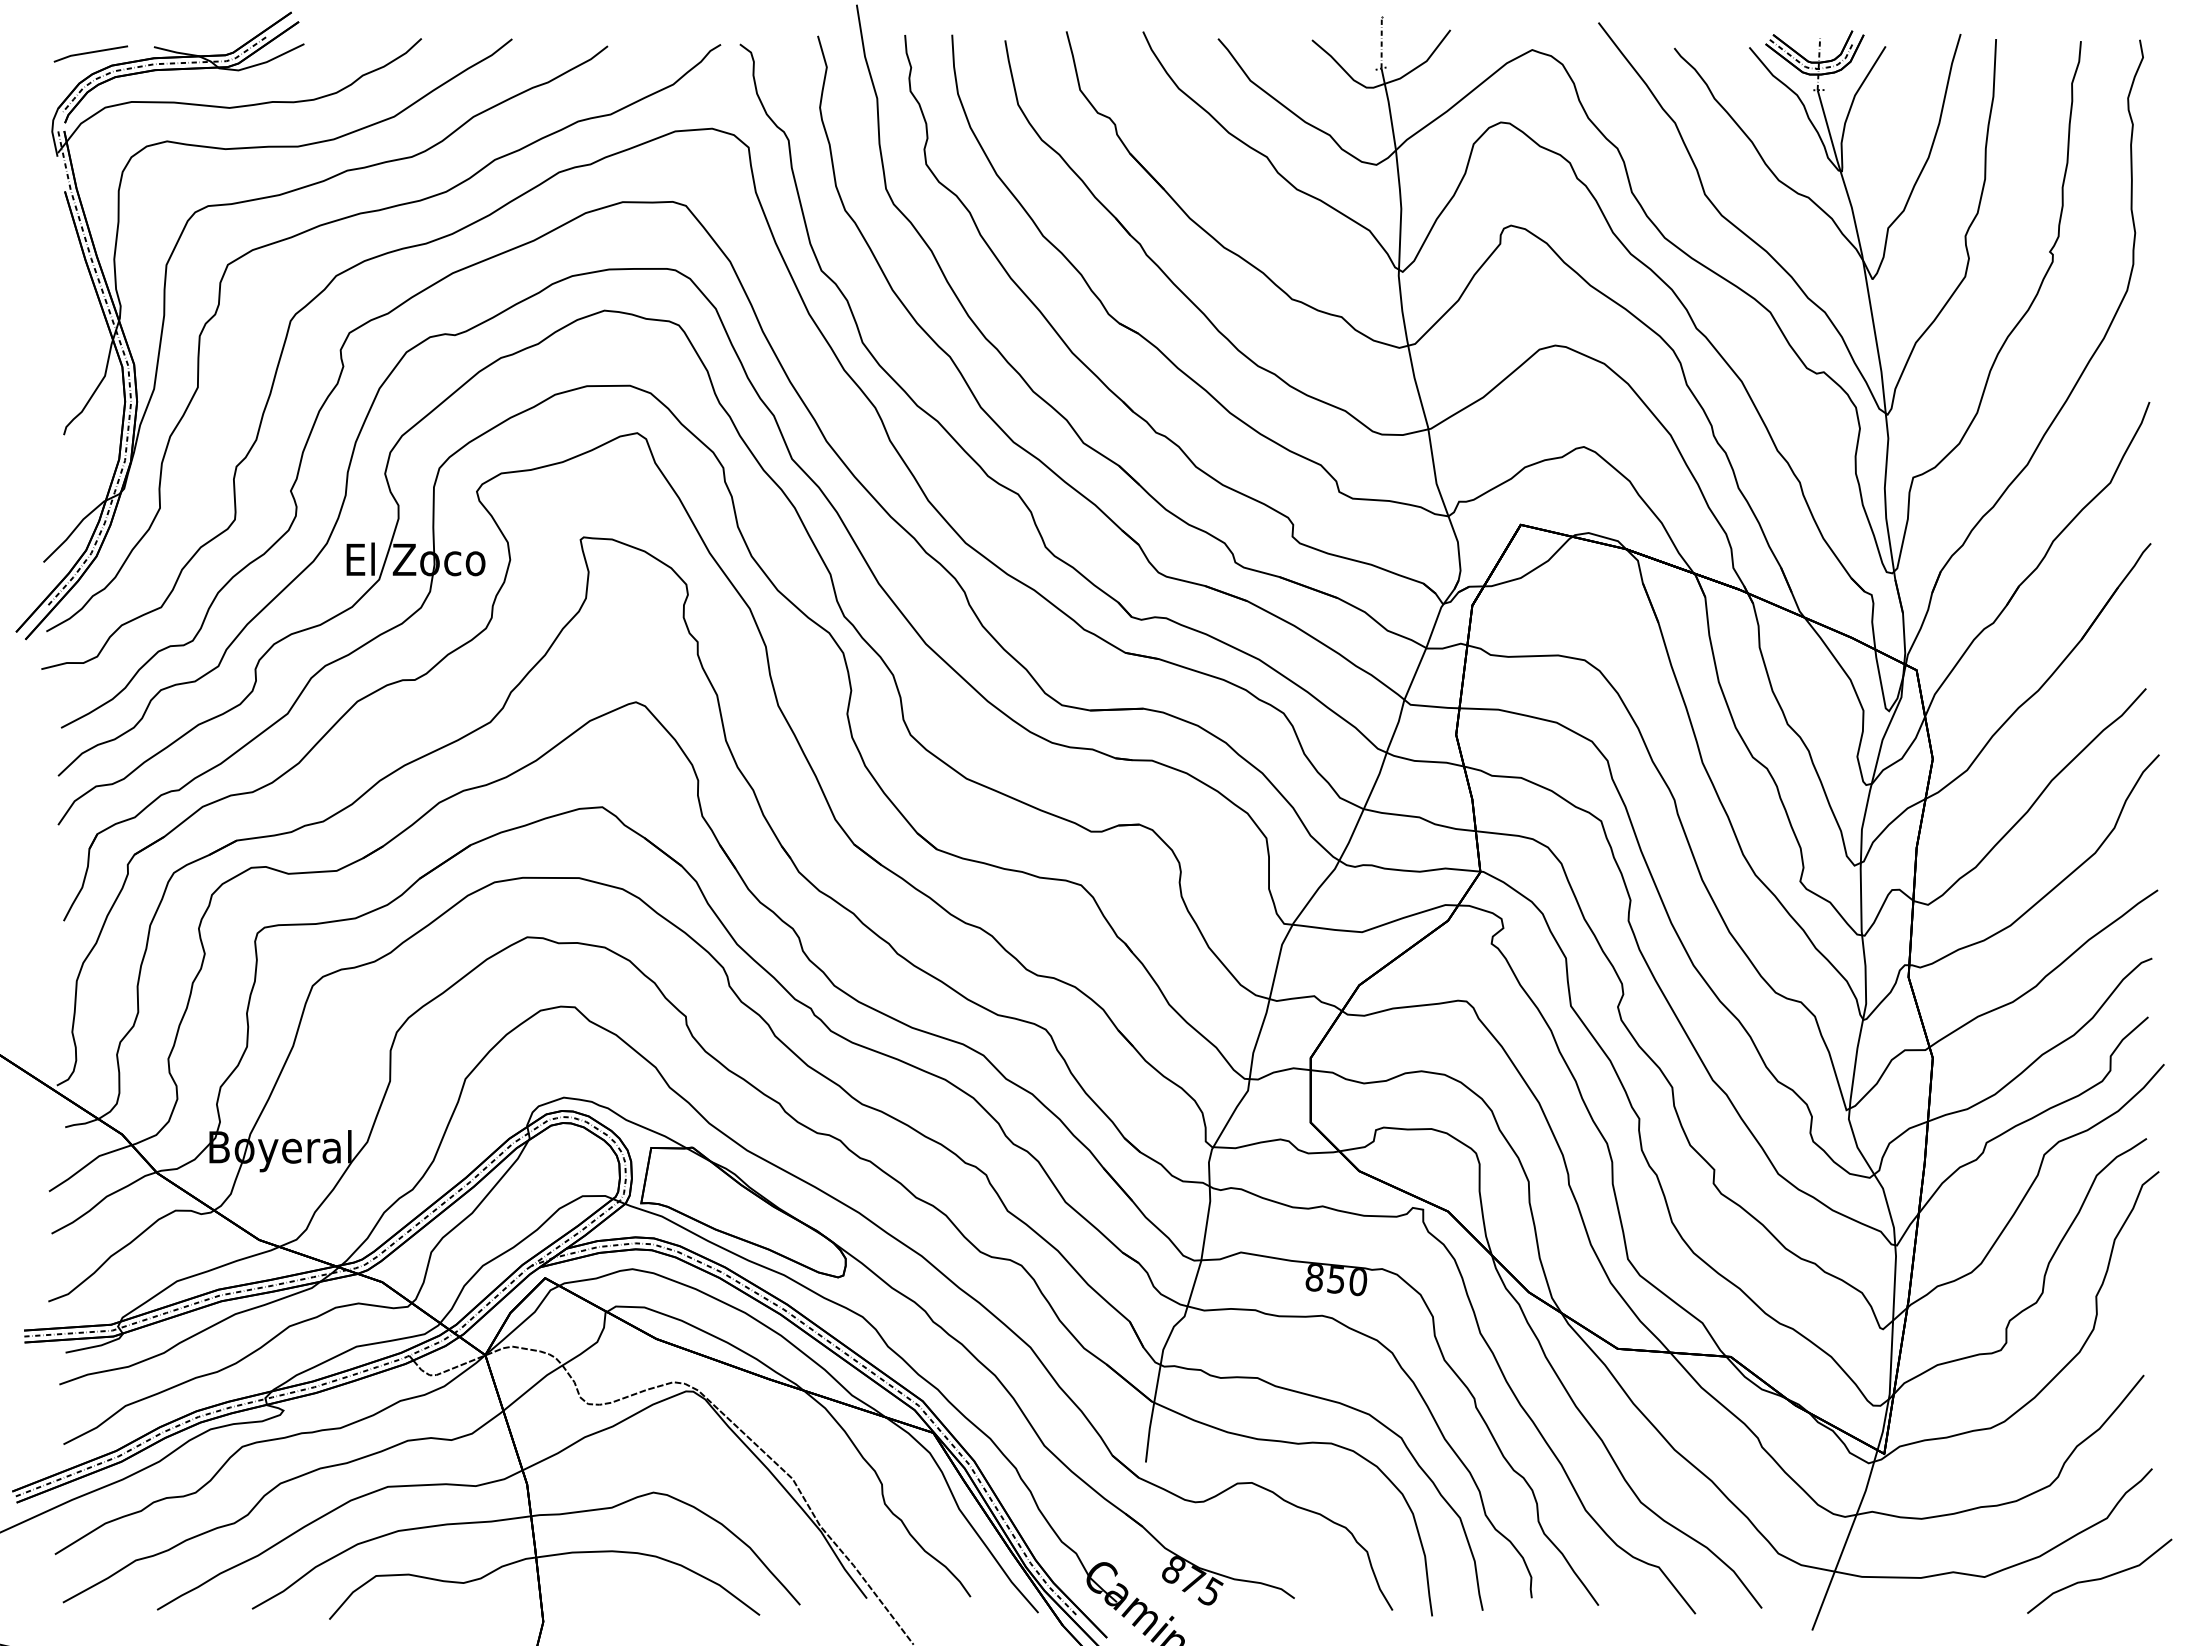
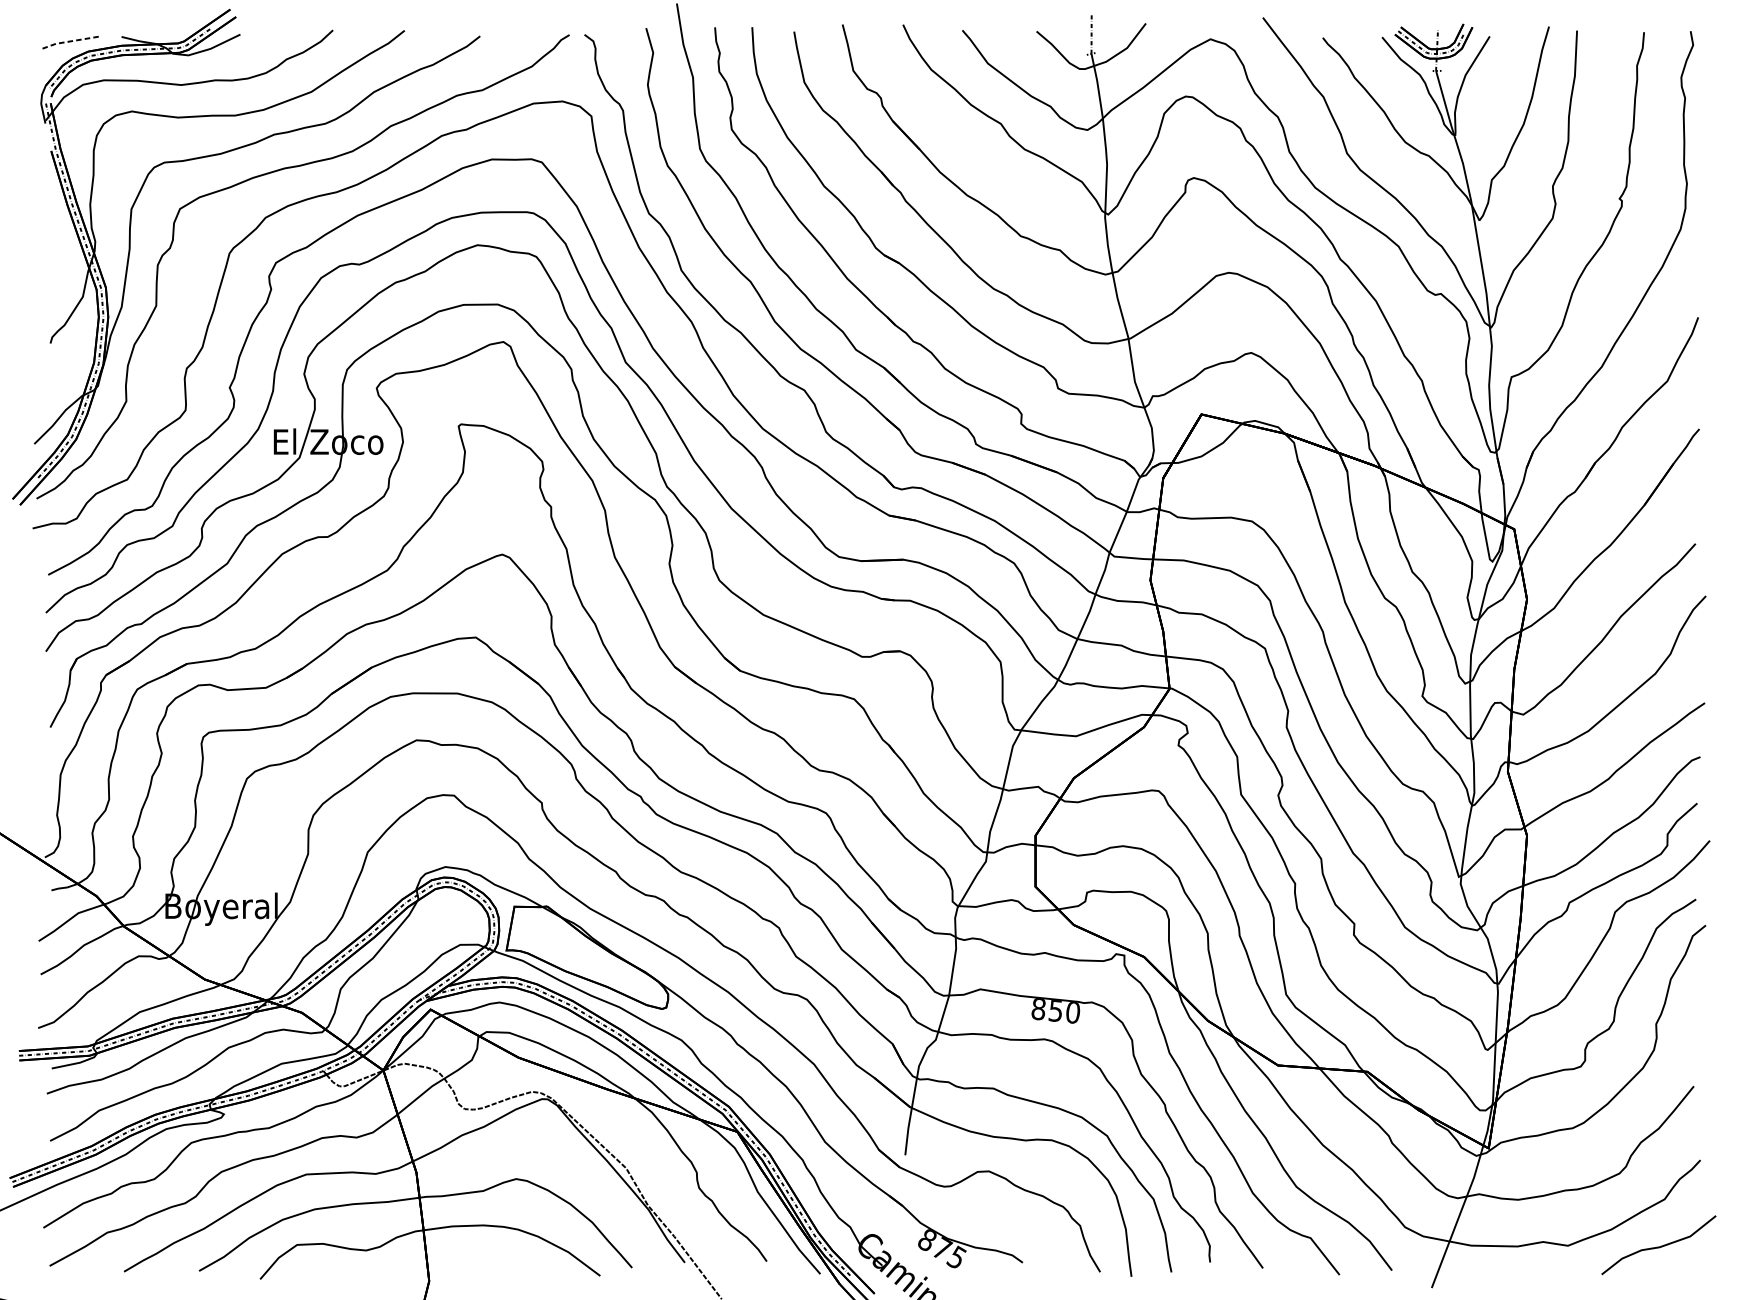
line: (90, 52) -> (71, 41), solid -> dashed

